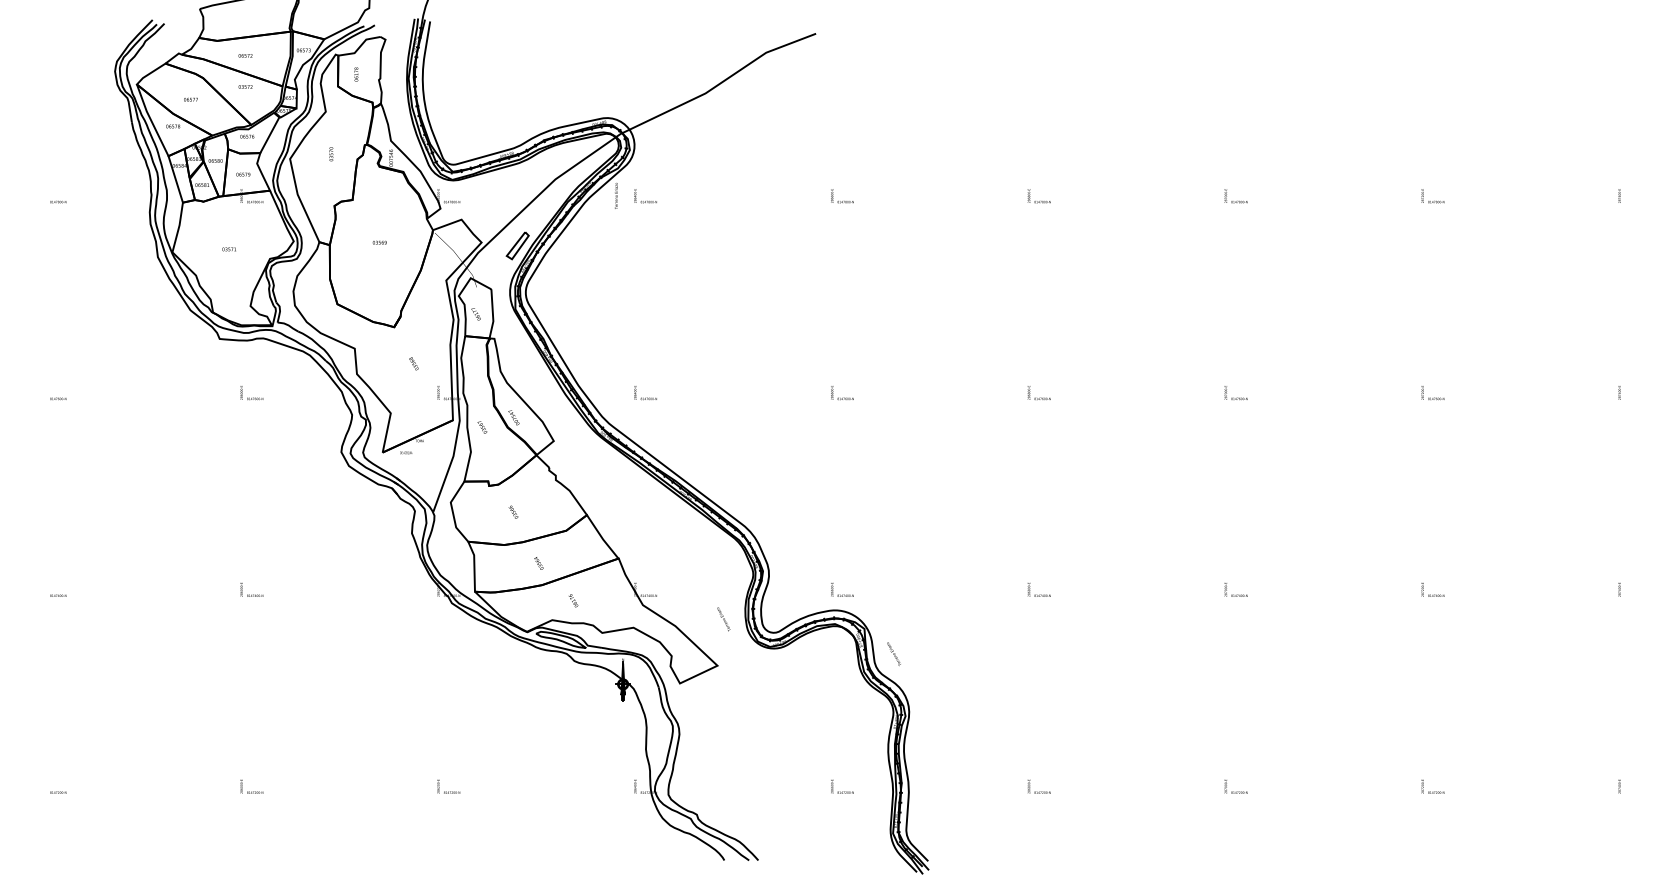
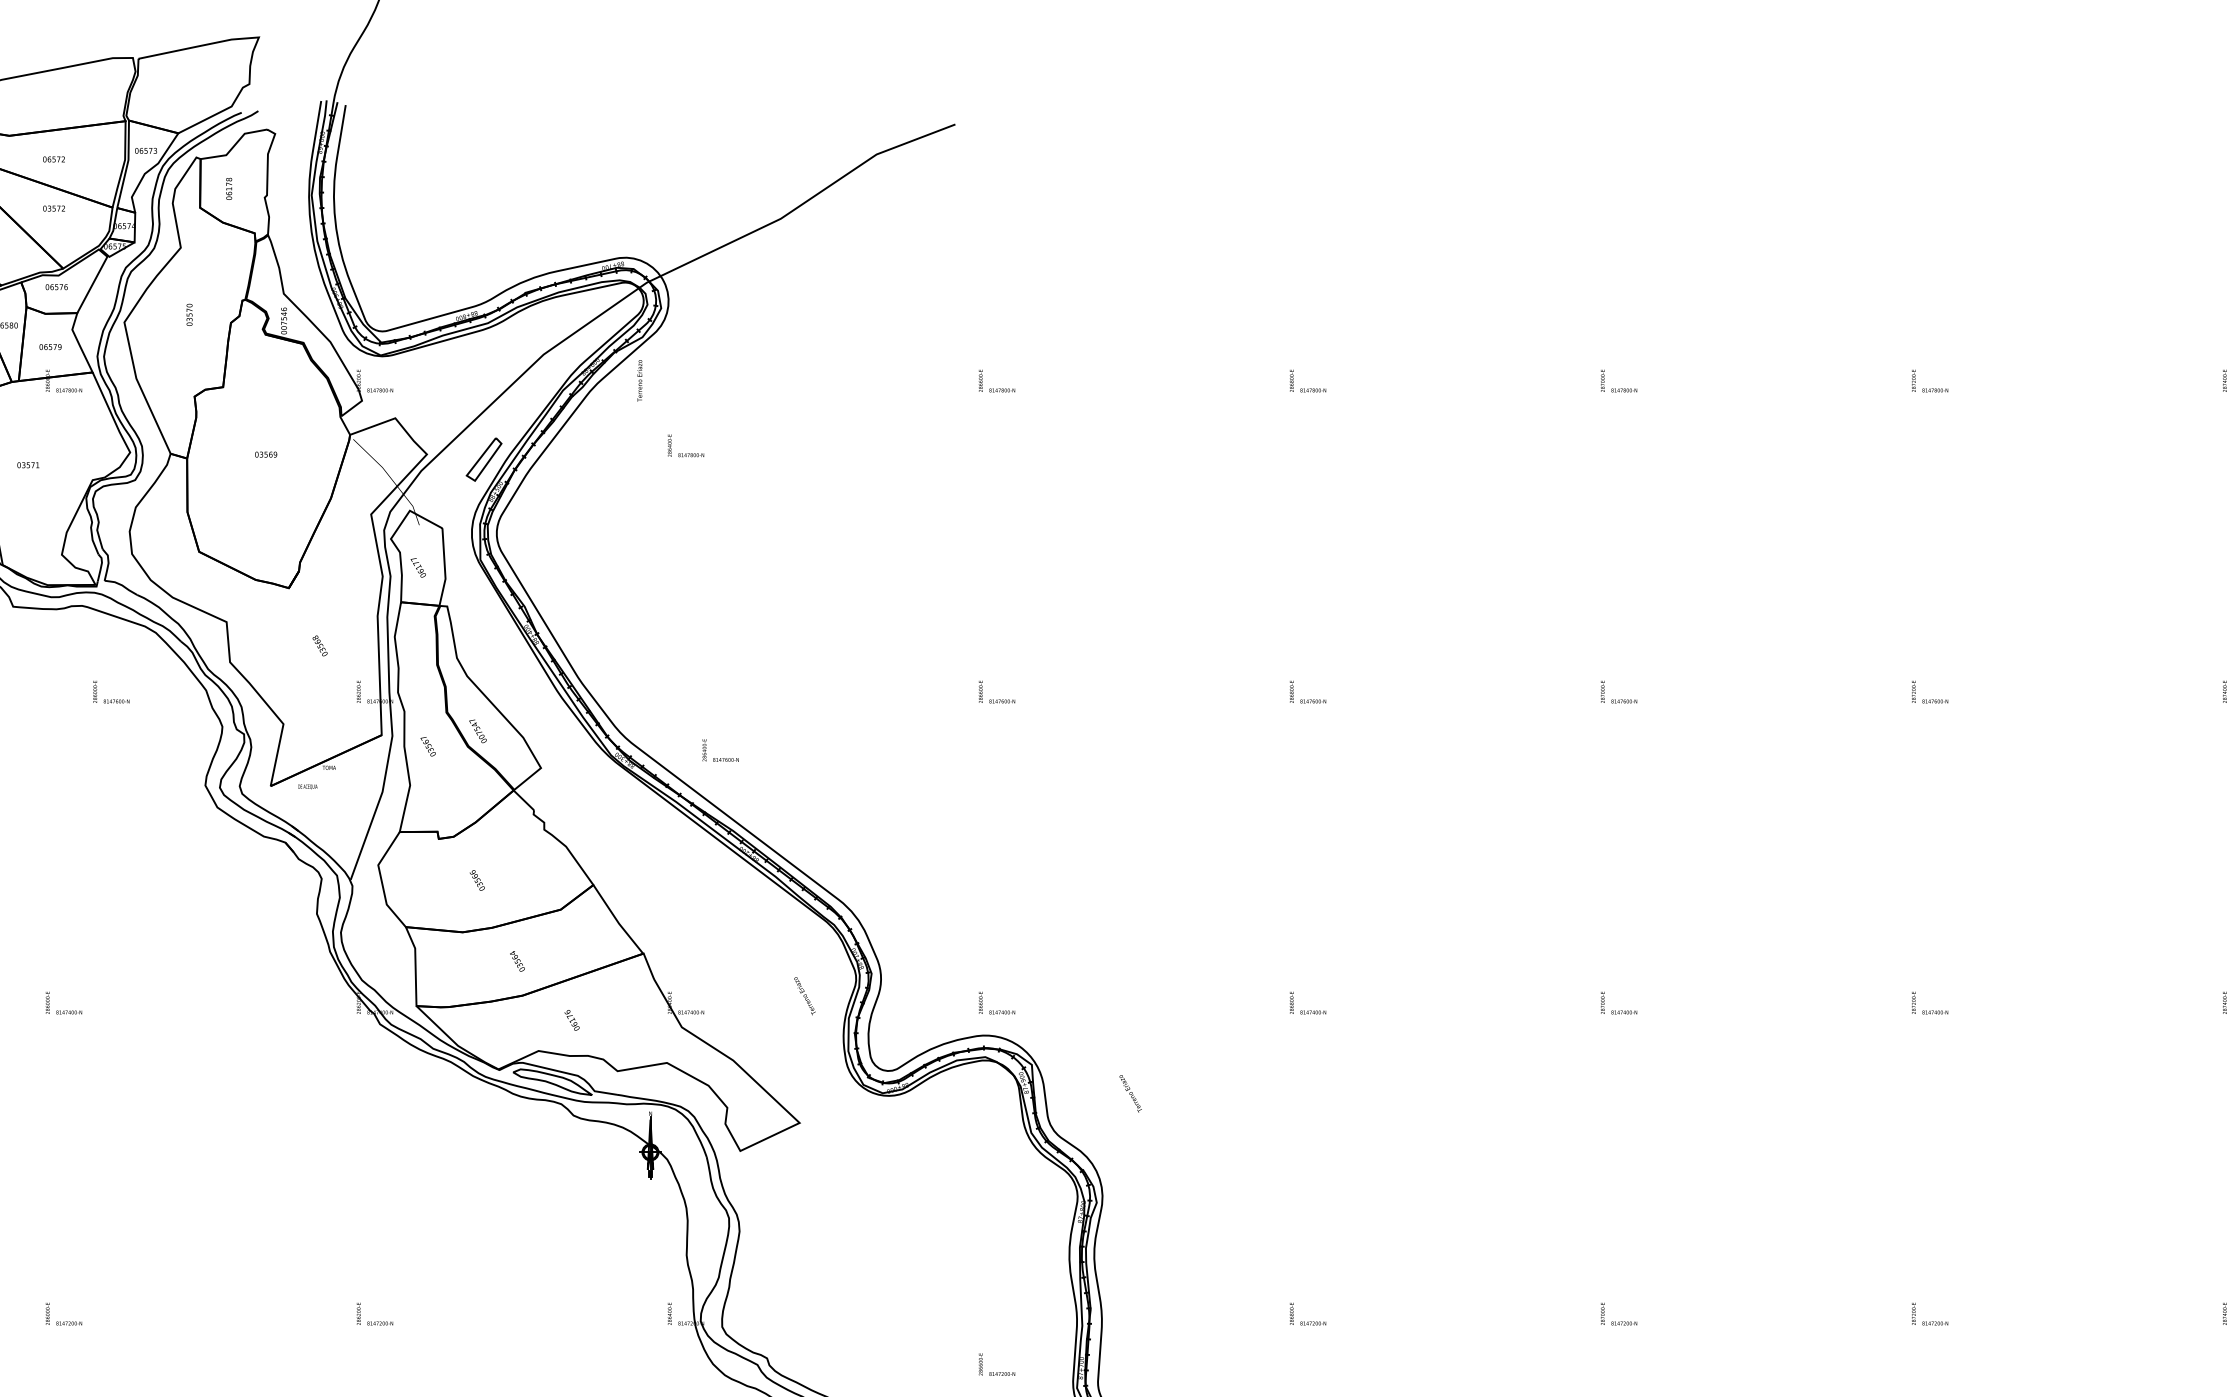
text: (645, 196) -> (685, 446), moved
text: (251, 393) -> (110, 692), moved
text: (645, 393) -> (720, 751), moved
text: (723, 619) -> (804, 996), moved
text: (893, 653) -> (1129, 1092), moved
text: (842, 786) -> (997, 1364), moved

